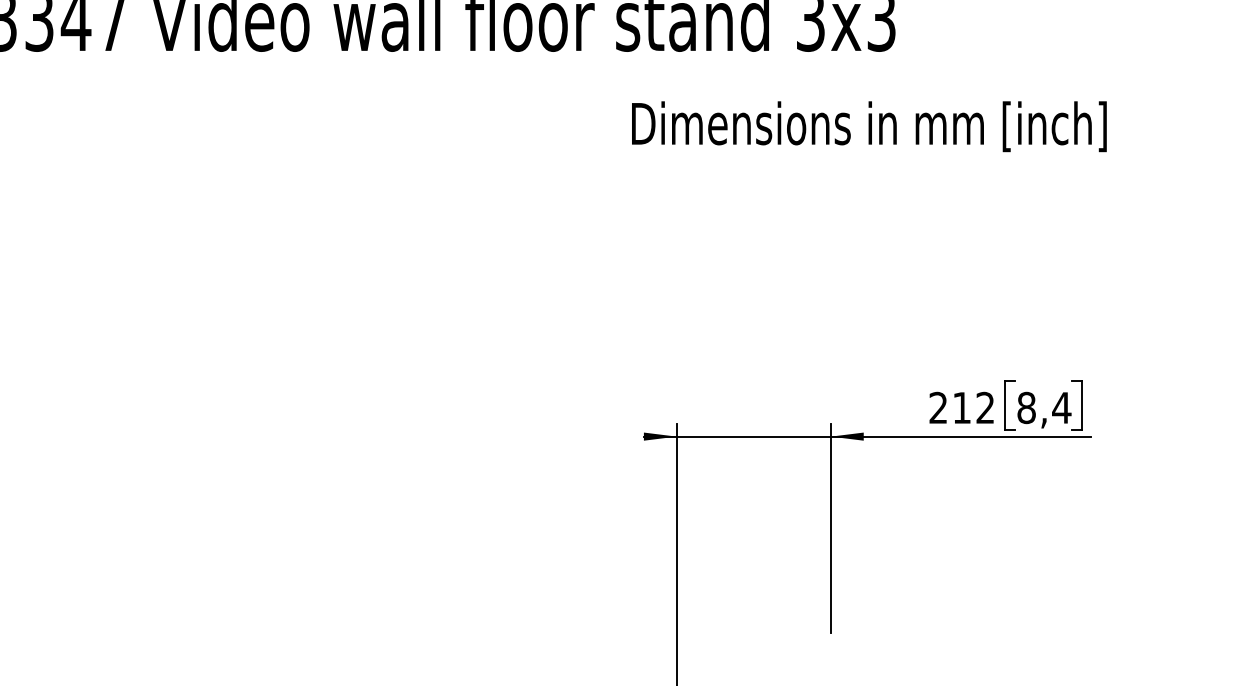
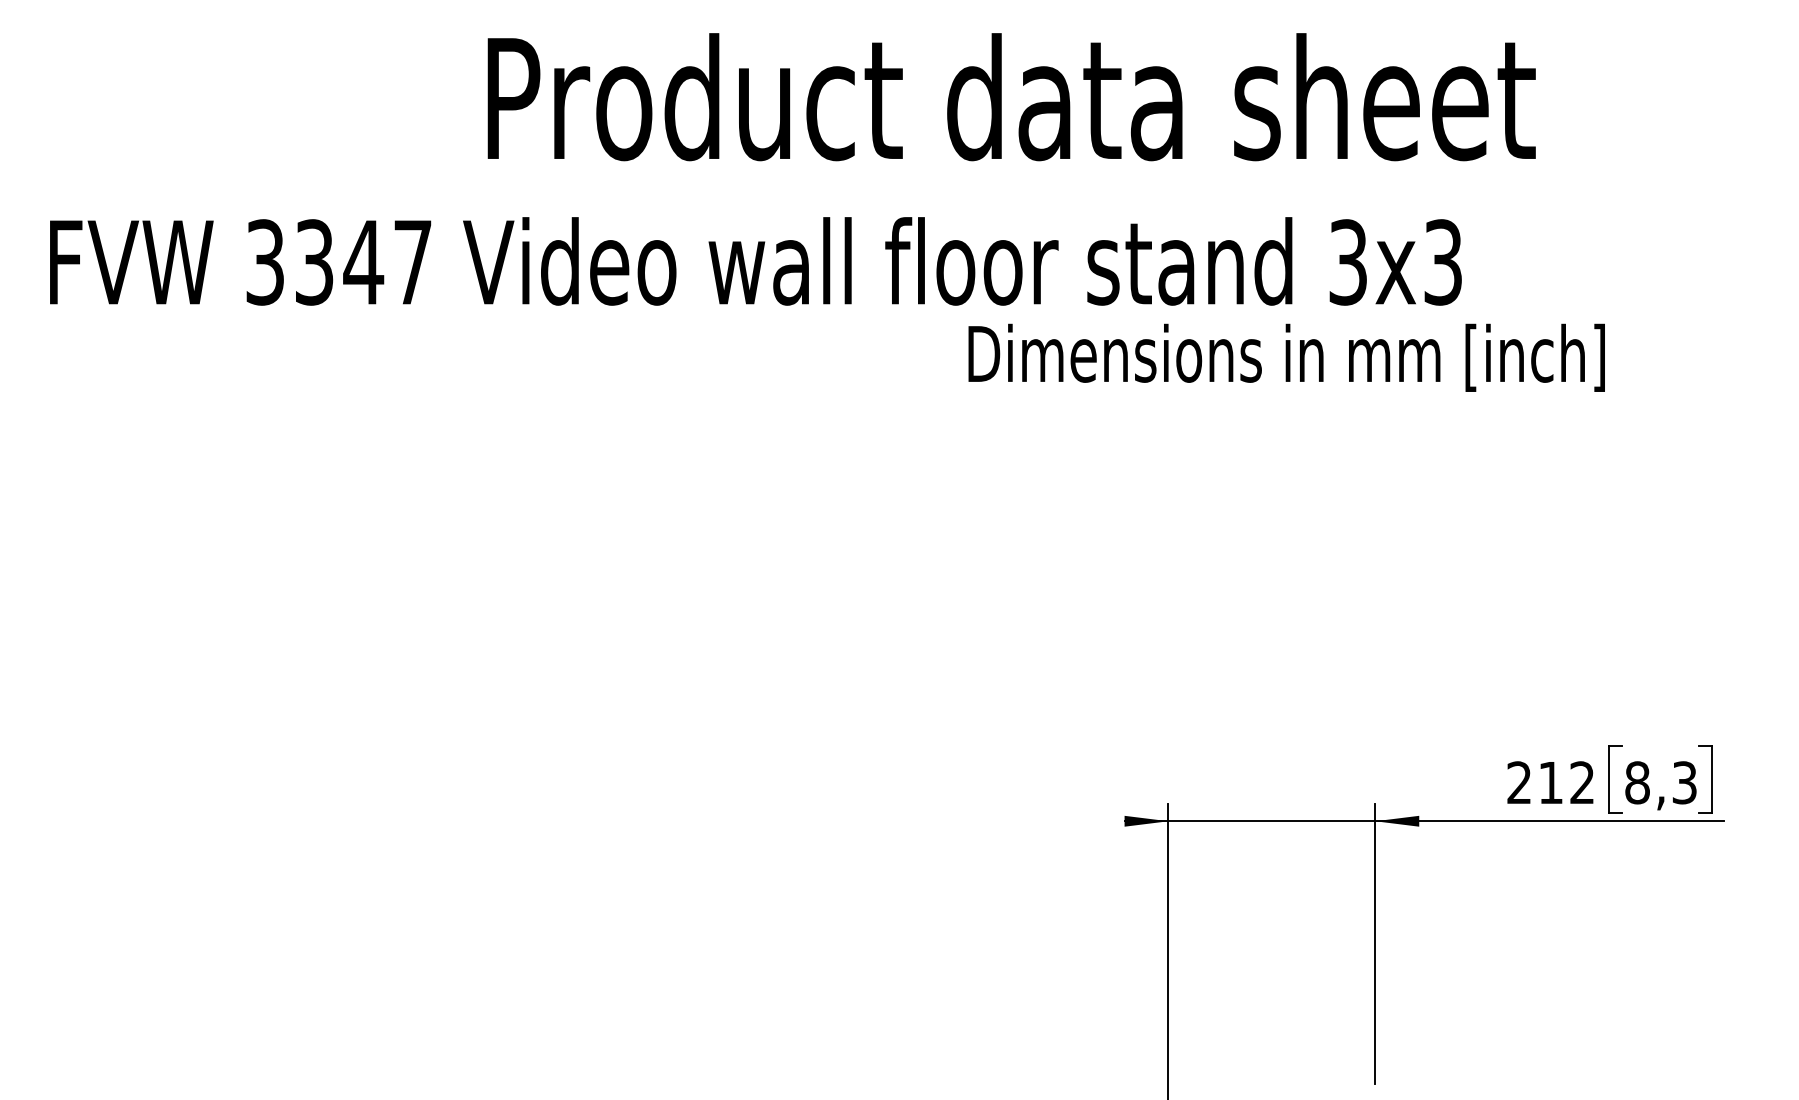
text: (869, 126) -> (1286, 357), moved
text: (1061, 407) -> (1684, 782), 8,4 -> 8,3

